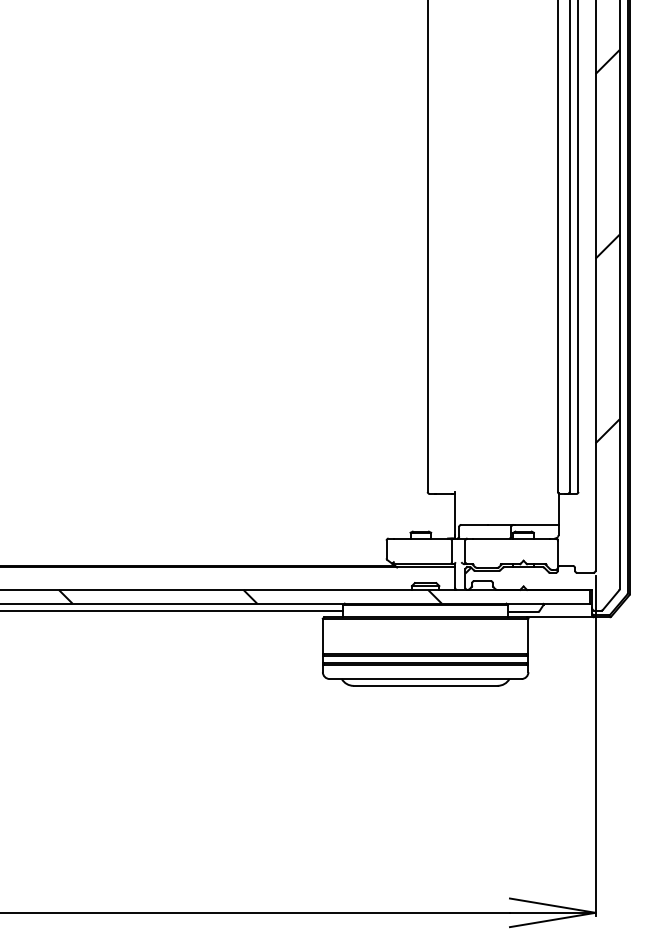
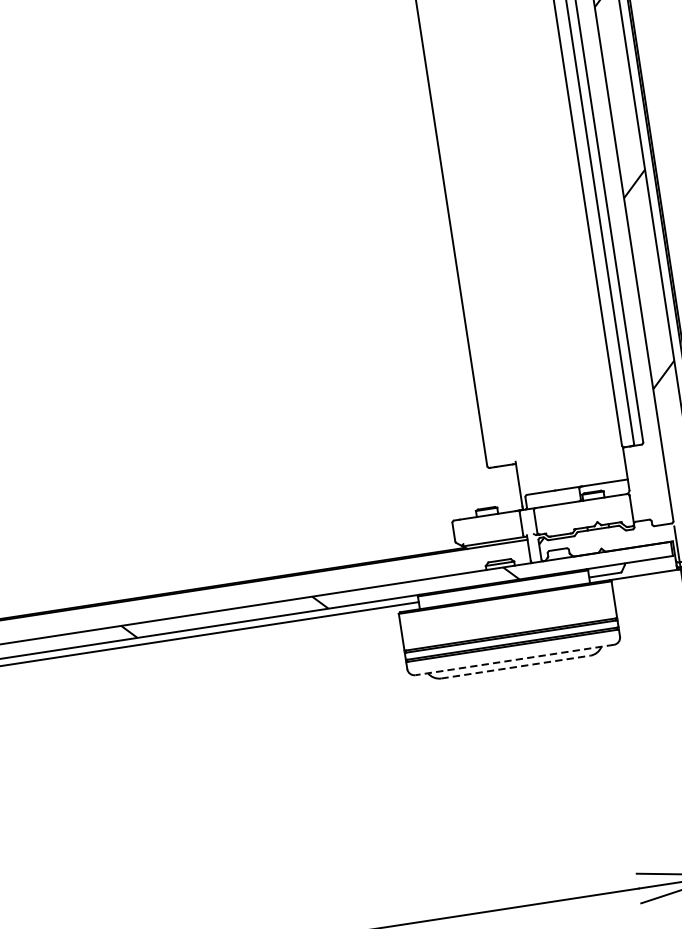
line: (425, 679) -> (514, 660), solid -> dashed
line: (425, 685) -> (515, 666), solid -> dashed

